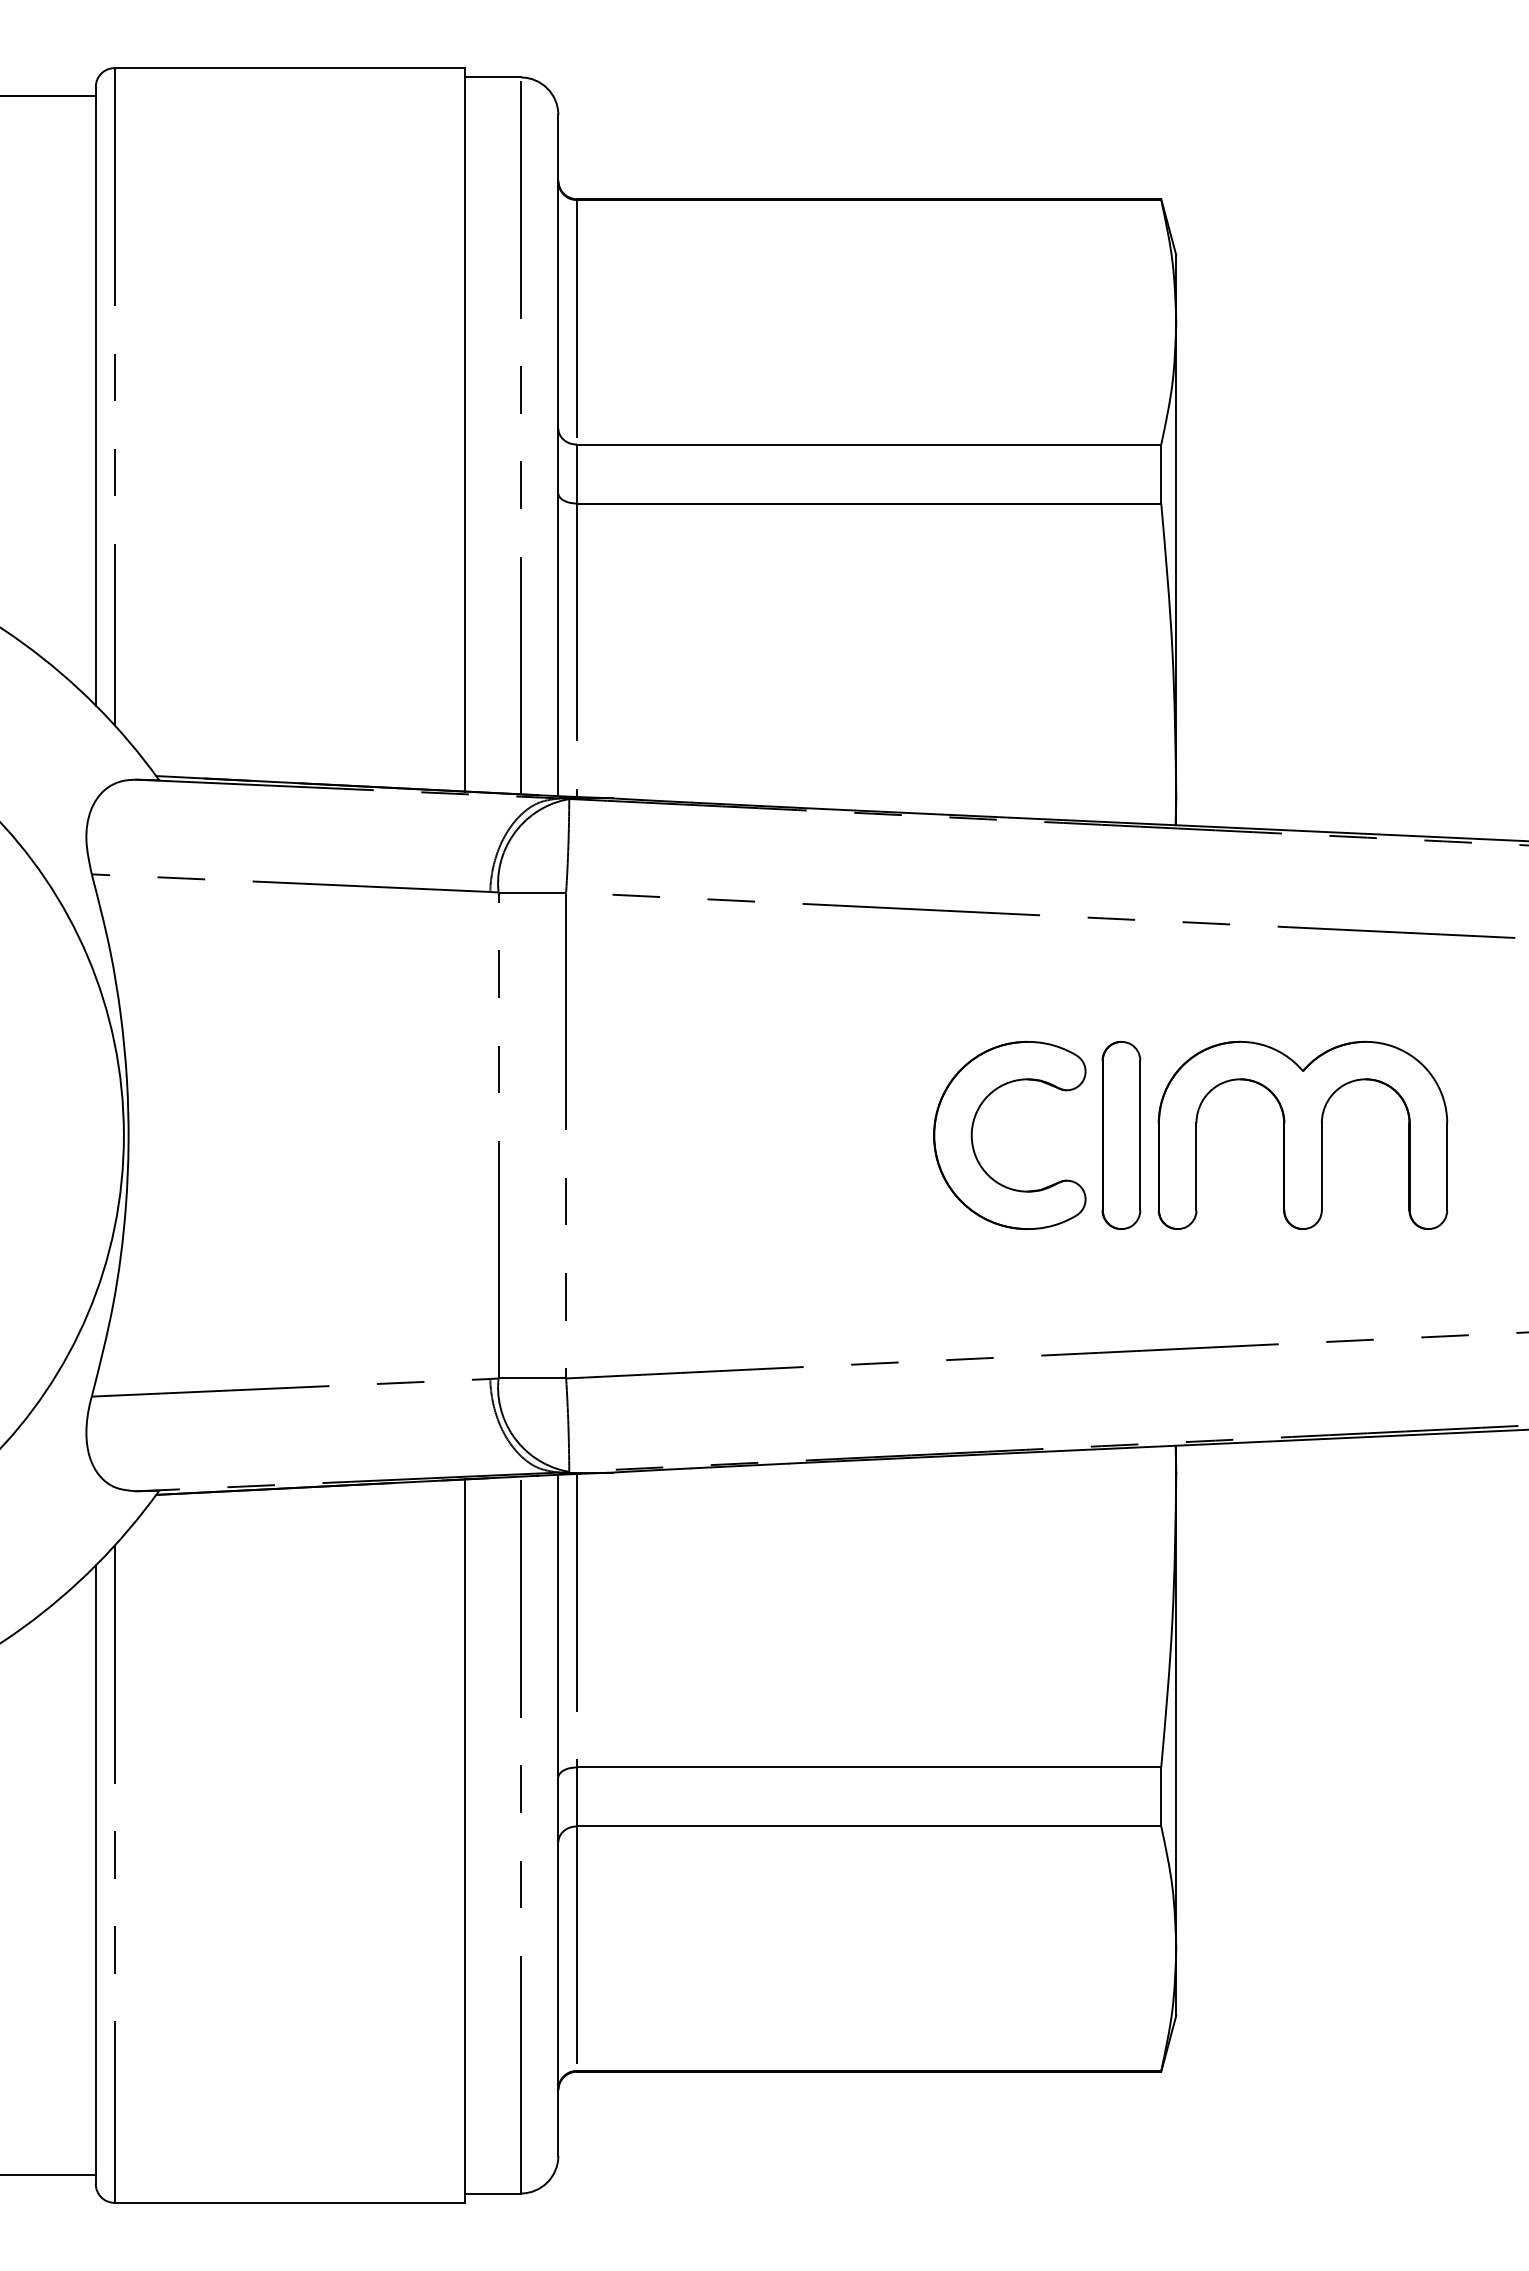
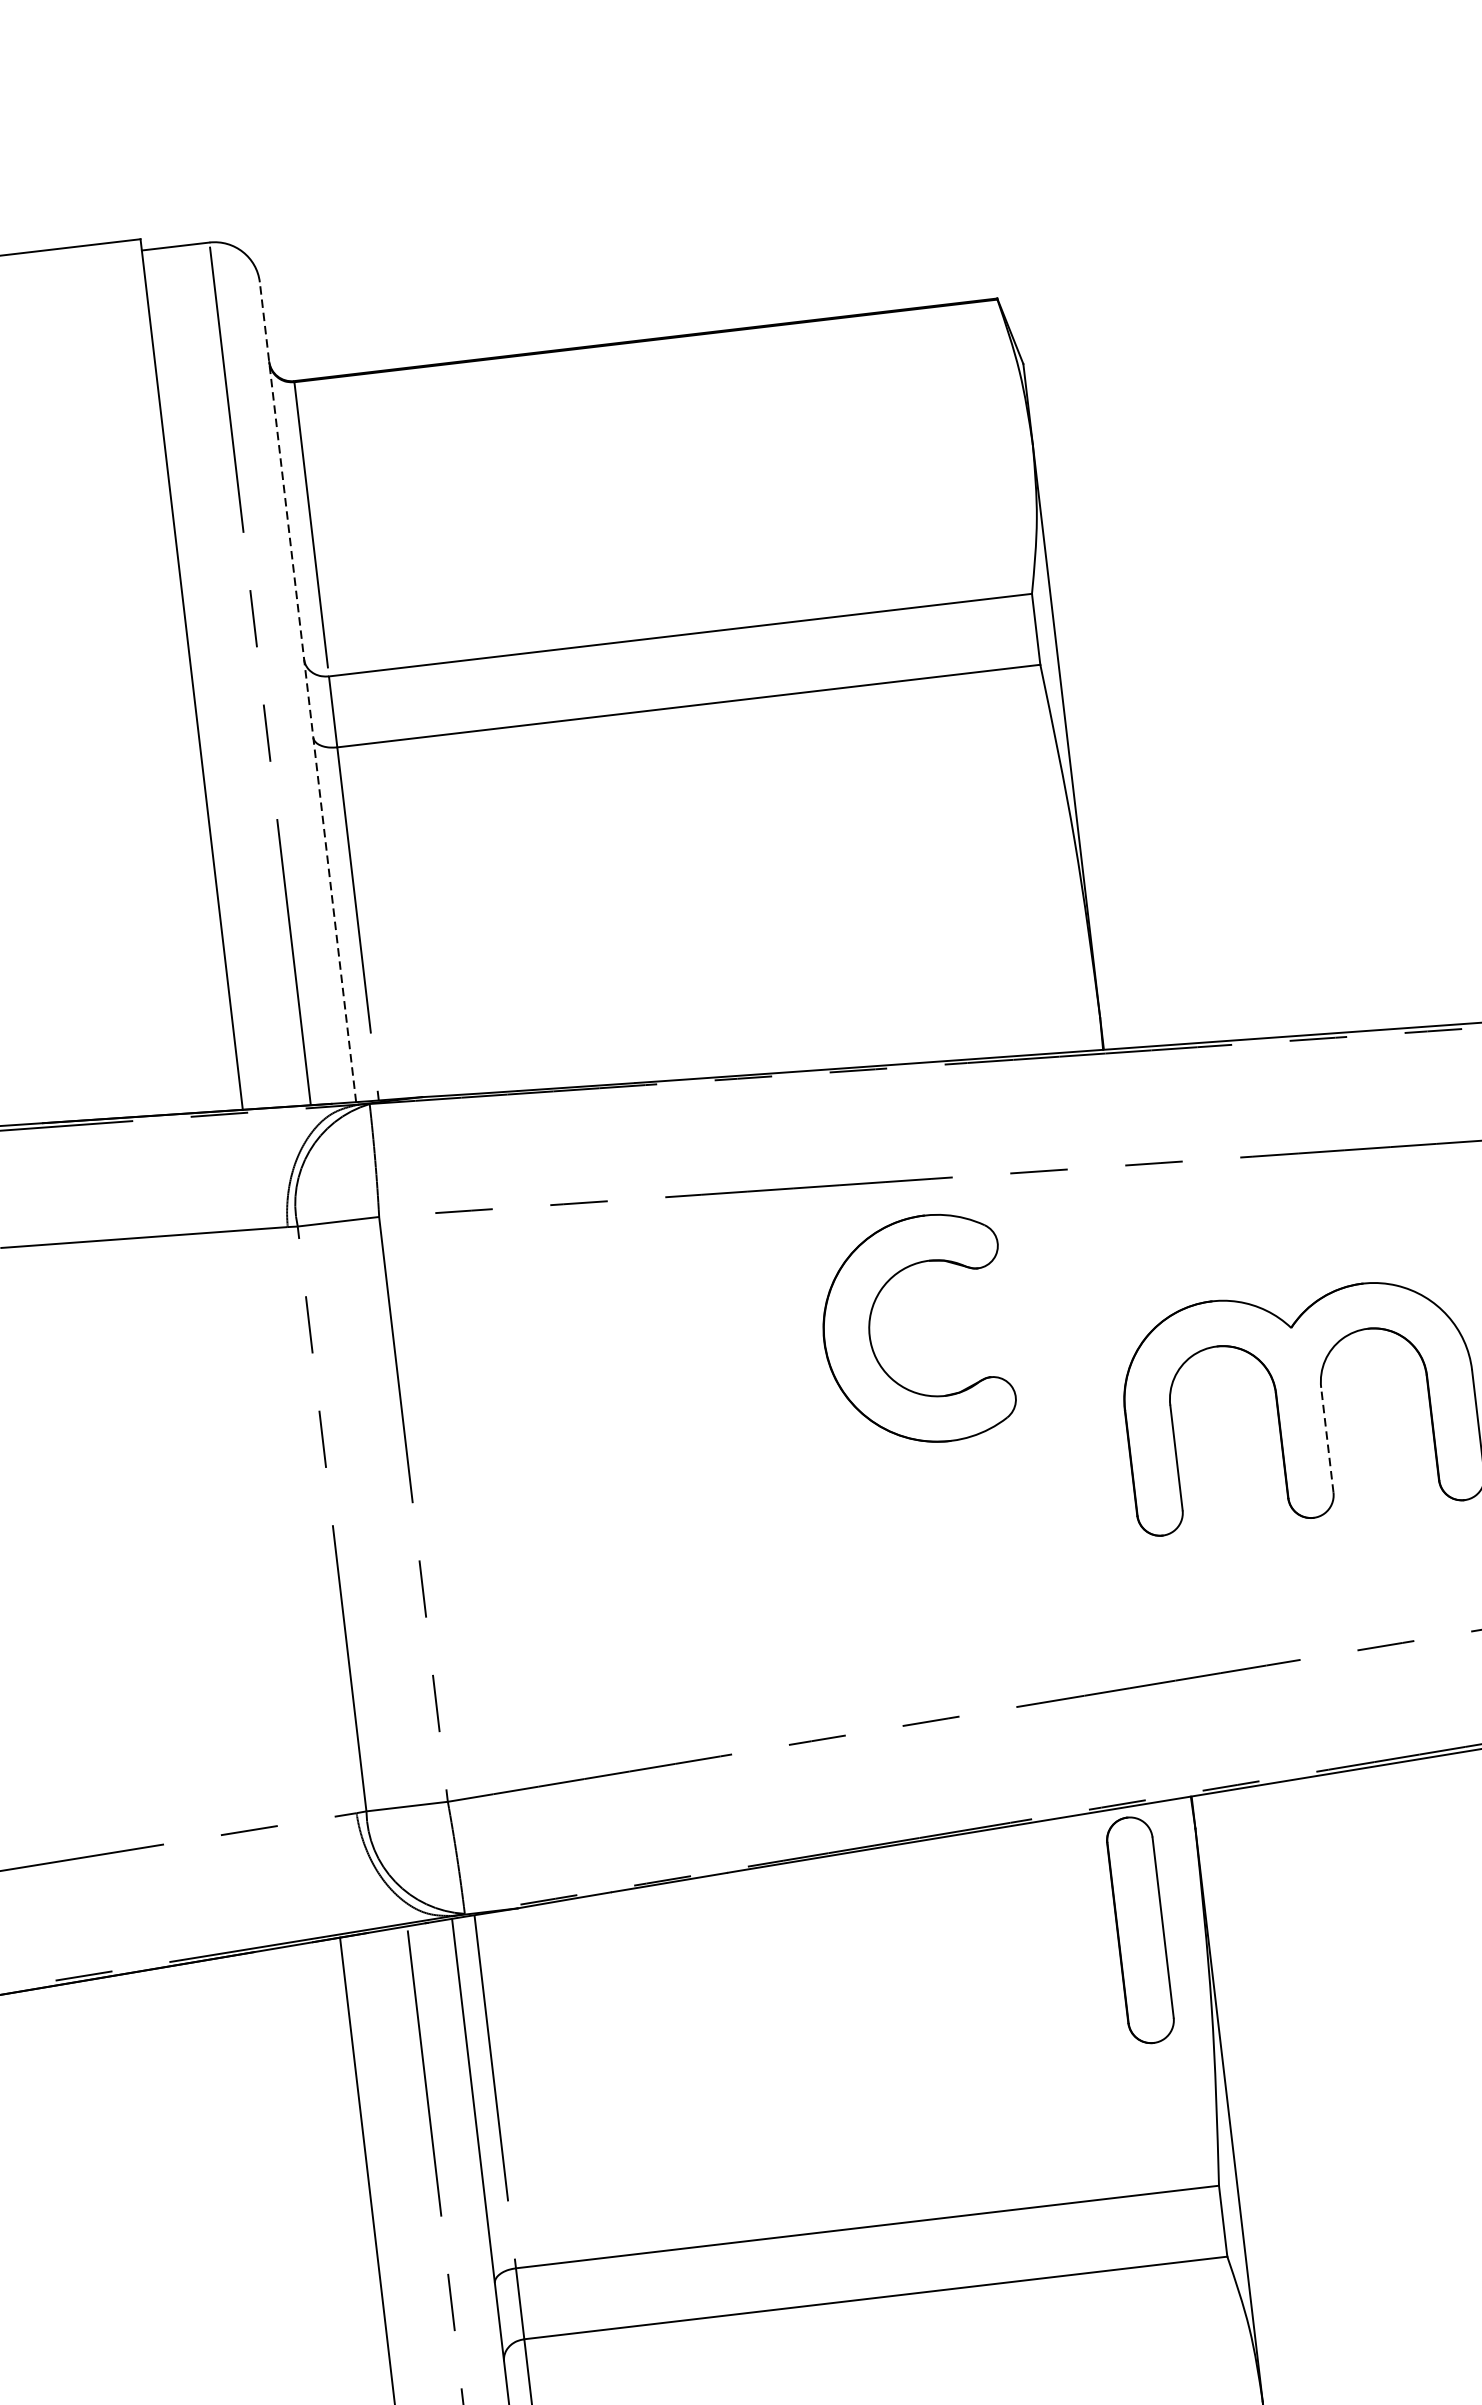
line: (558, 455) -> (308, 692), solid -> dashed
part: (973, 1128) -> (870, 1327), moved
part: (1121, 1135) -> (1140, 1930), moved
line: (1321, 1166) -> (1326, 1439), solid -> dashed

